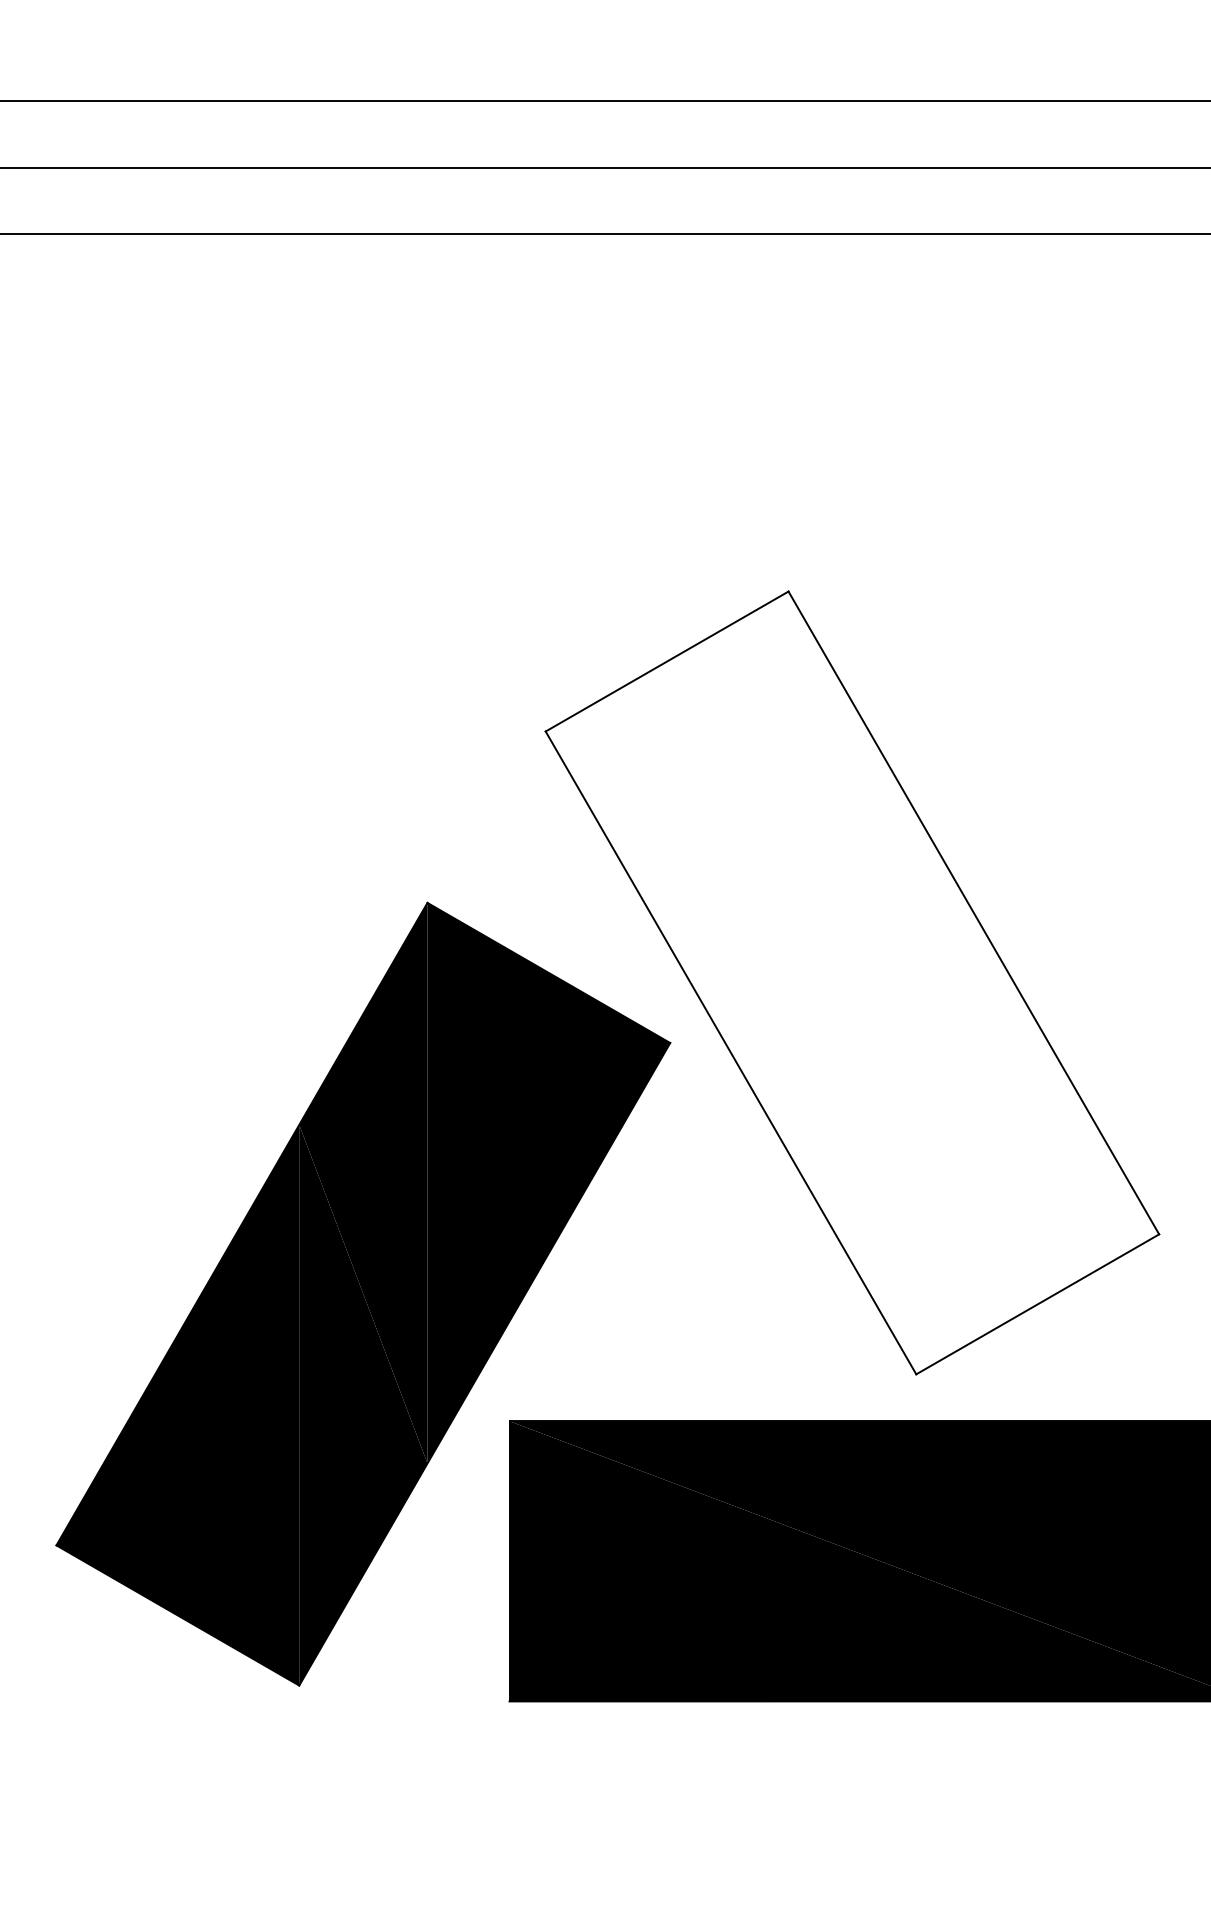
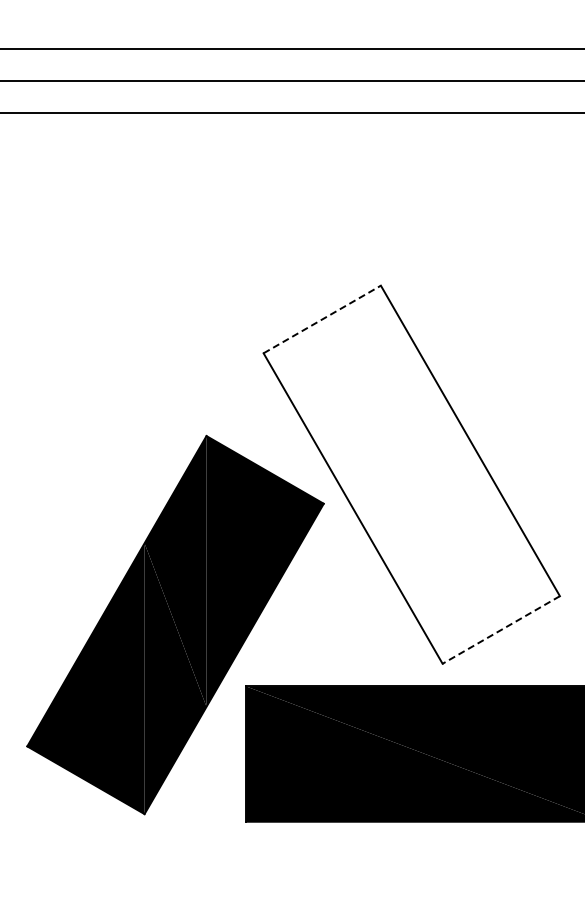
line: (667, 661) -> (322, 319), solid -> dashed
line: (1038, 1303) -> (501, 629), solid -> dashed

